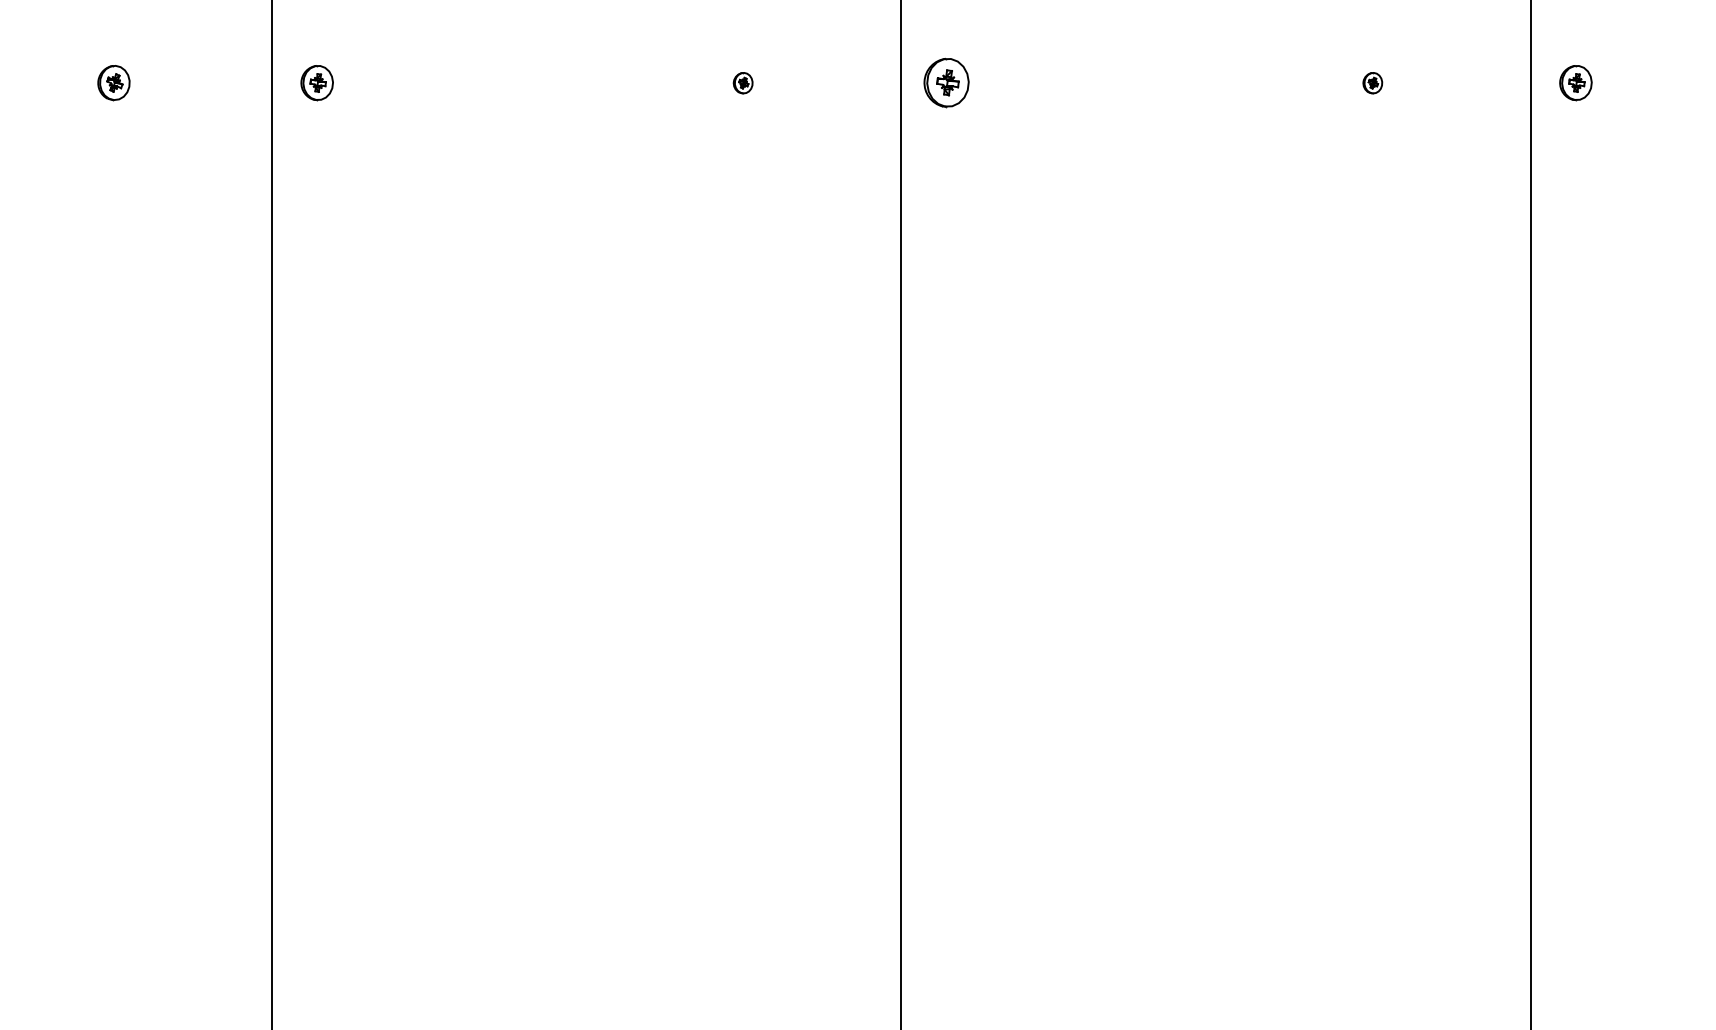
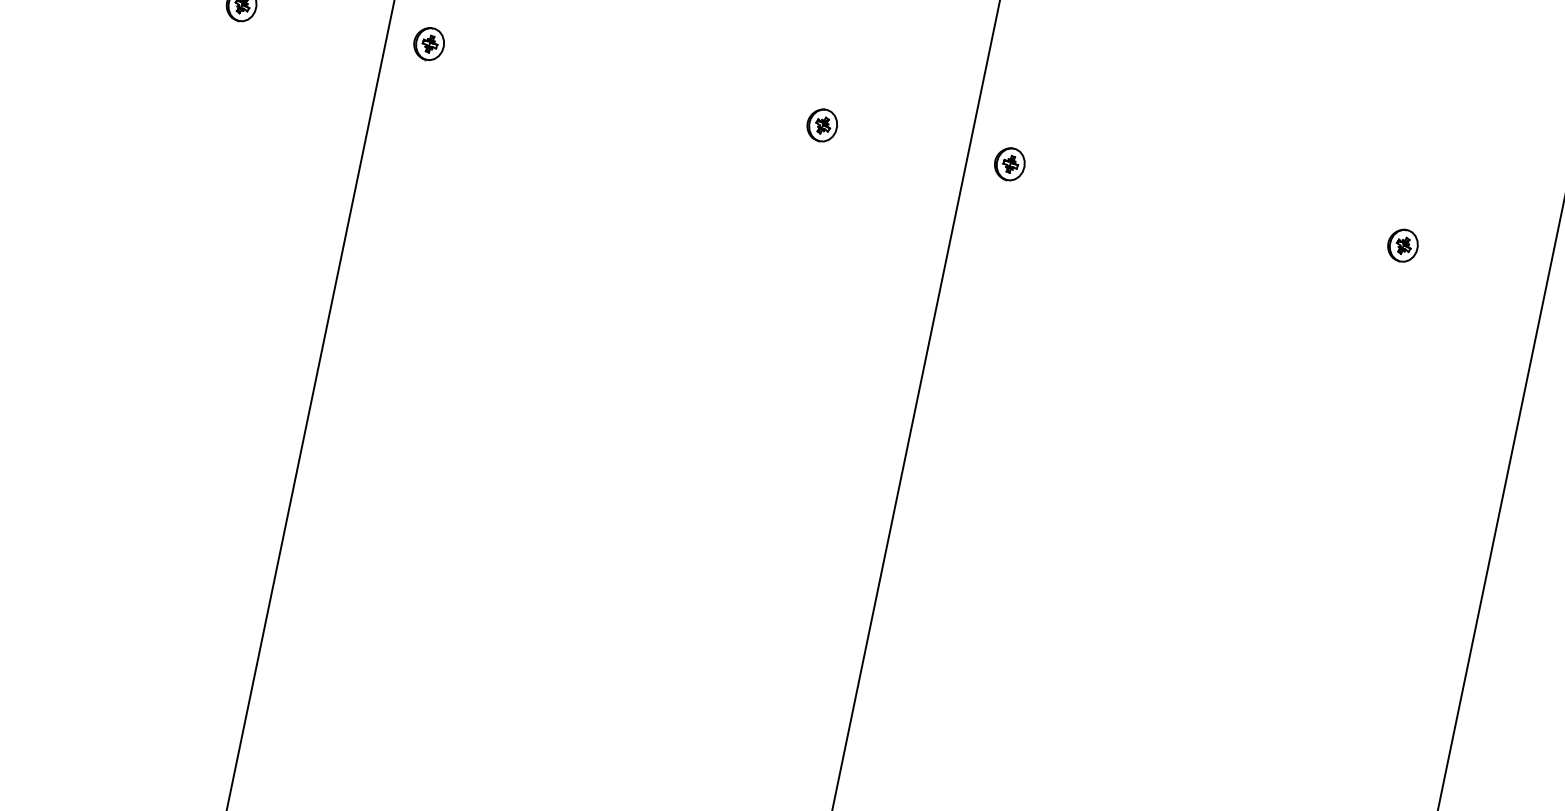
part: (742, 83) -> (821, 125), size x1.67
part: (946, 83) -> (1009, 164), size x0.71
part: (1372, 83) -> (1402, 246), size x1.67

